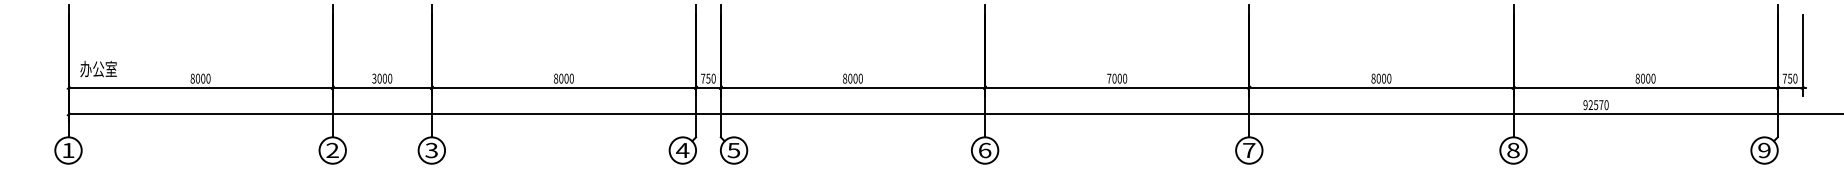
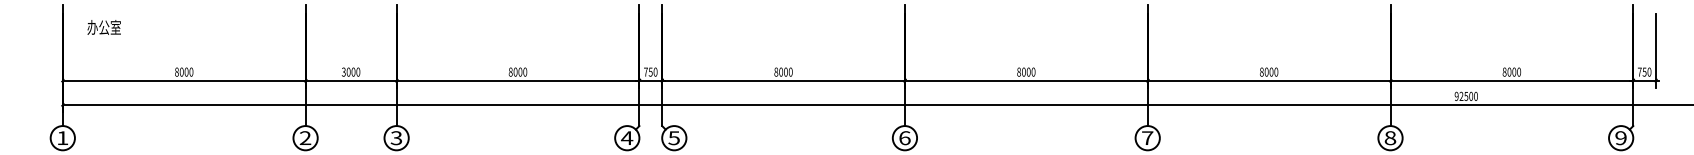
text: (98, 68) -> (104, 26), moved
text: (1109, 78) -> (1019, 71), 7000 -> 8000
text: (1601, 105) -> (1471, 96), 92570 -> 92500

